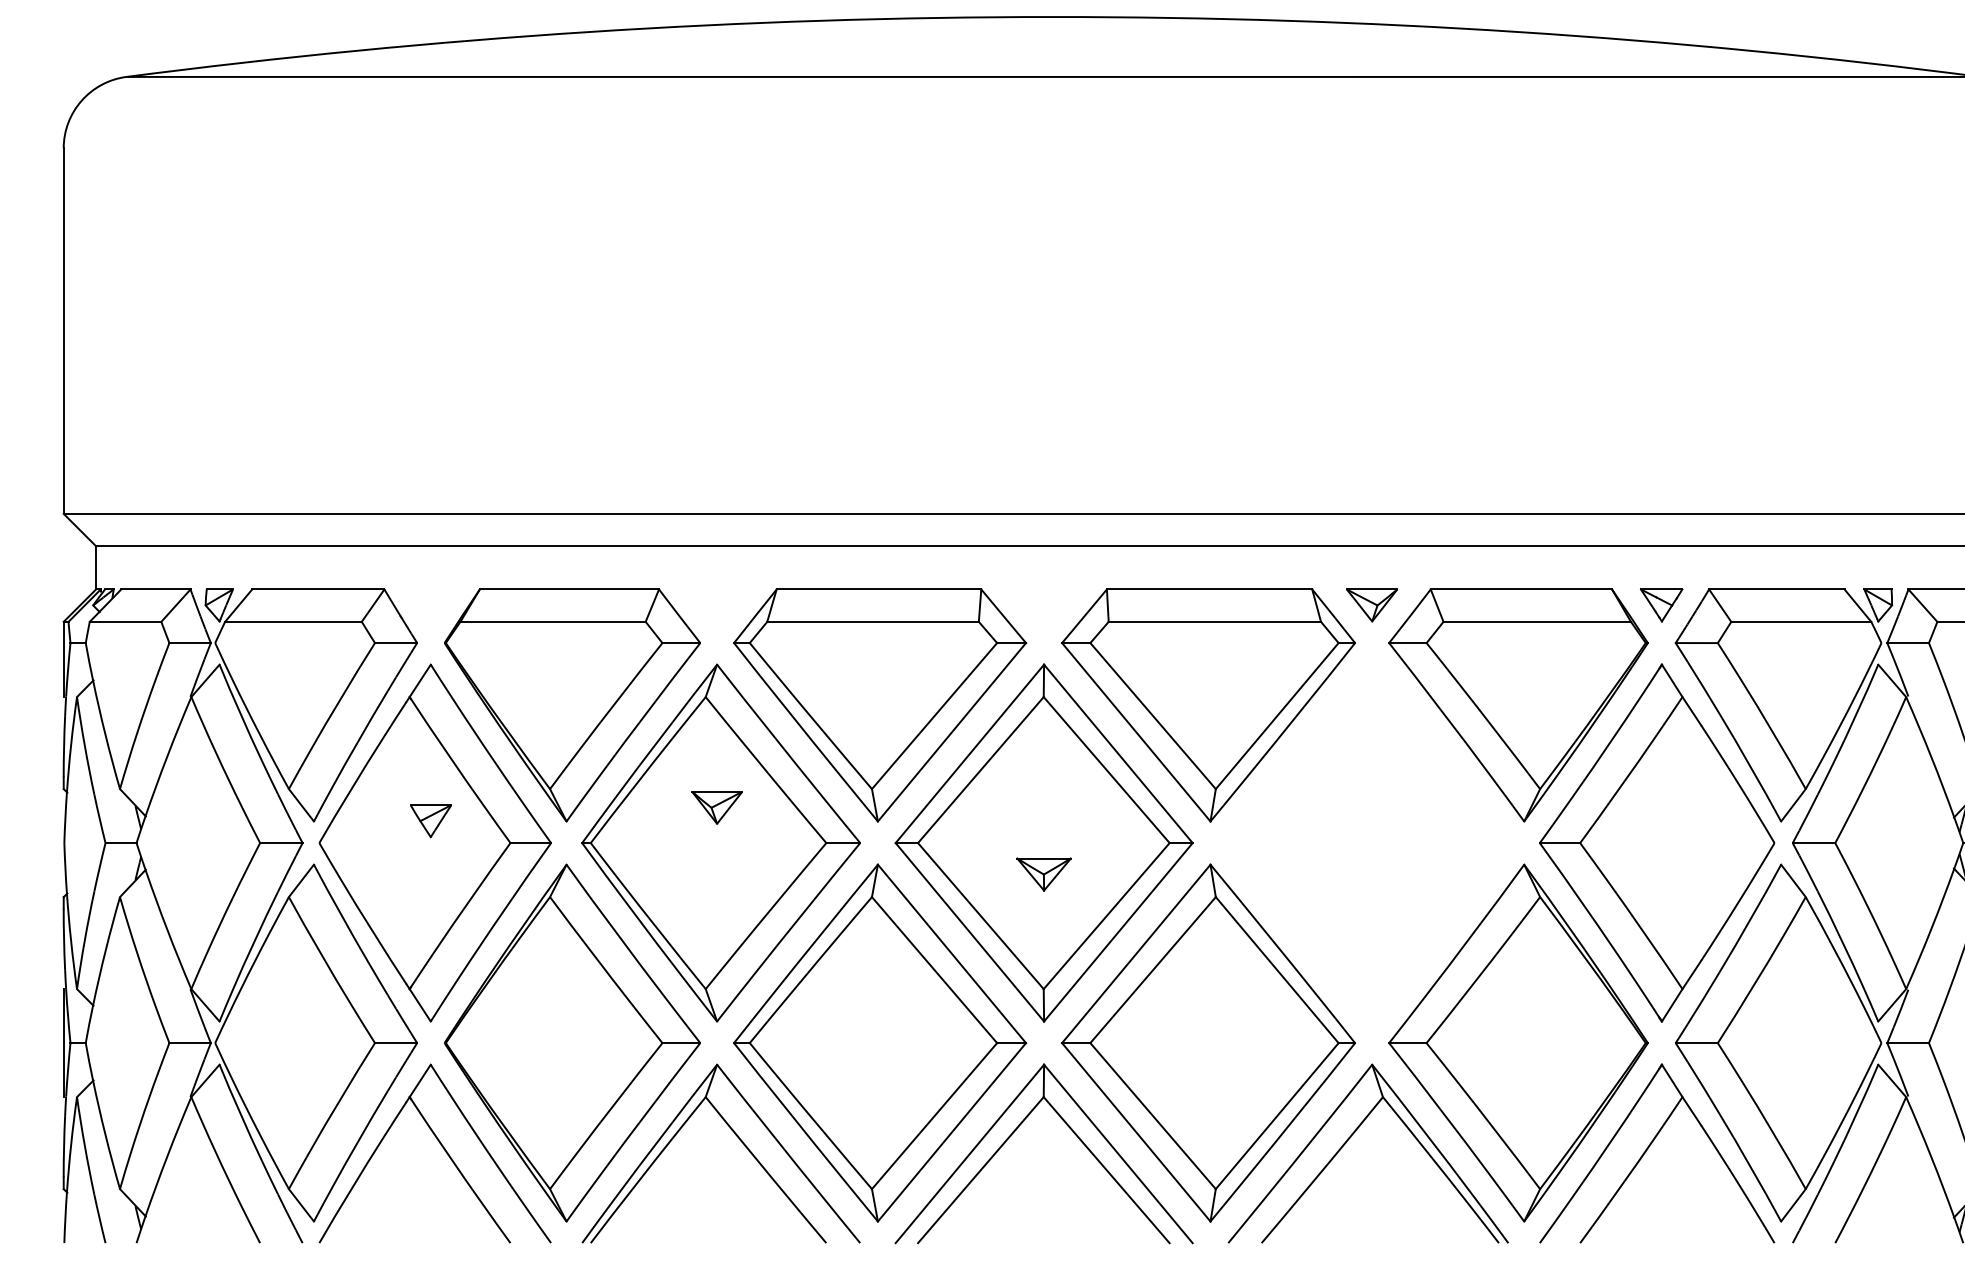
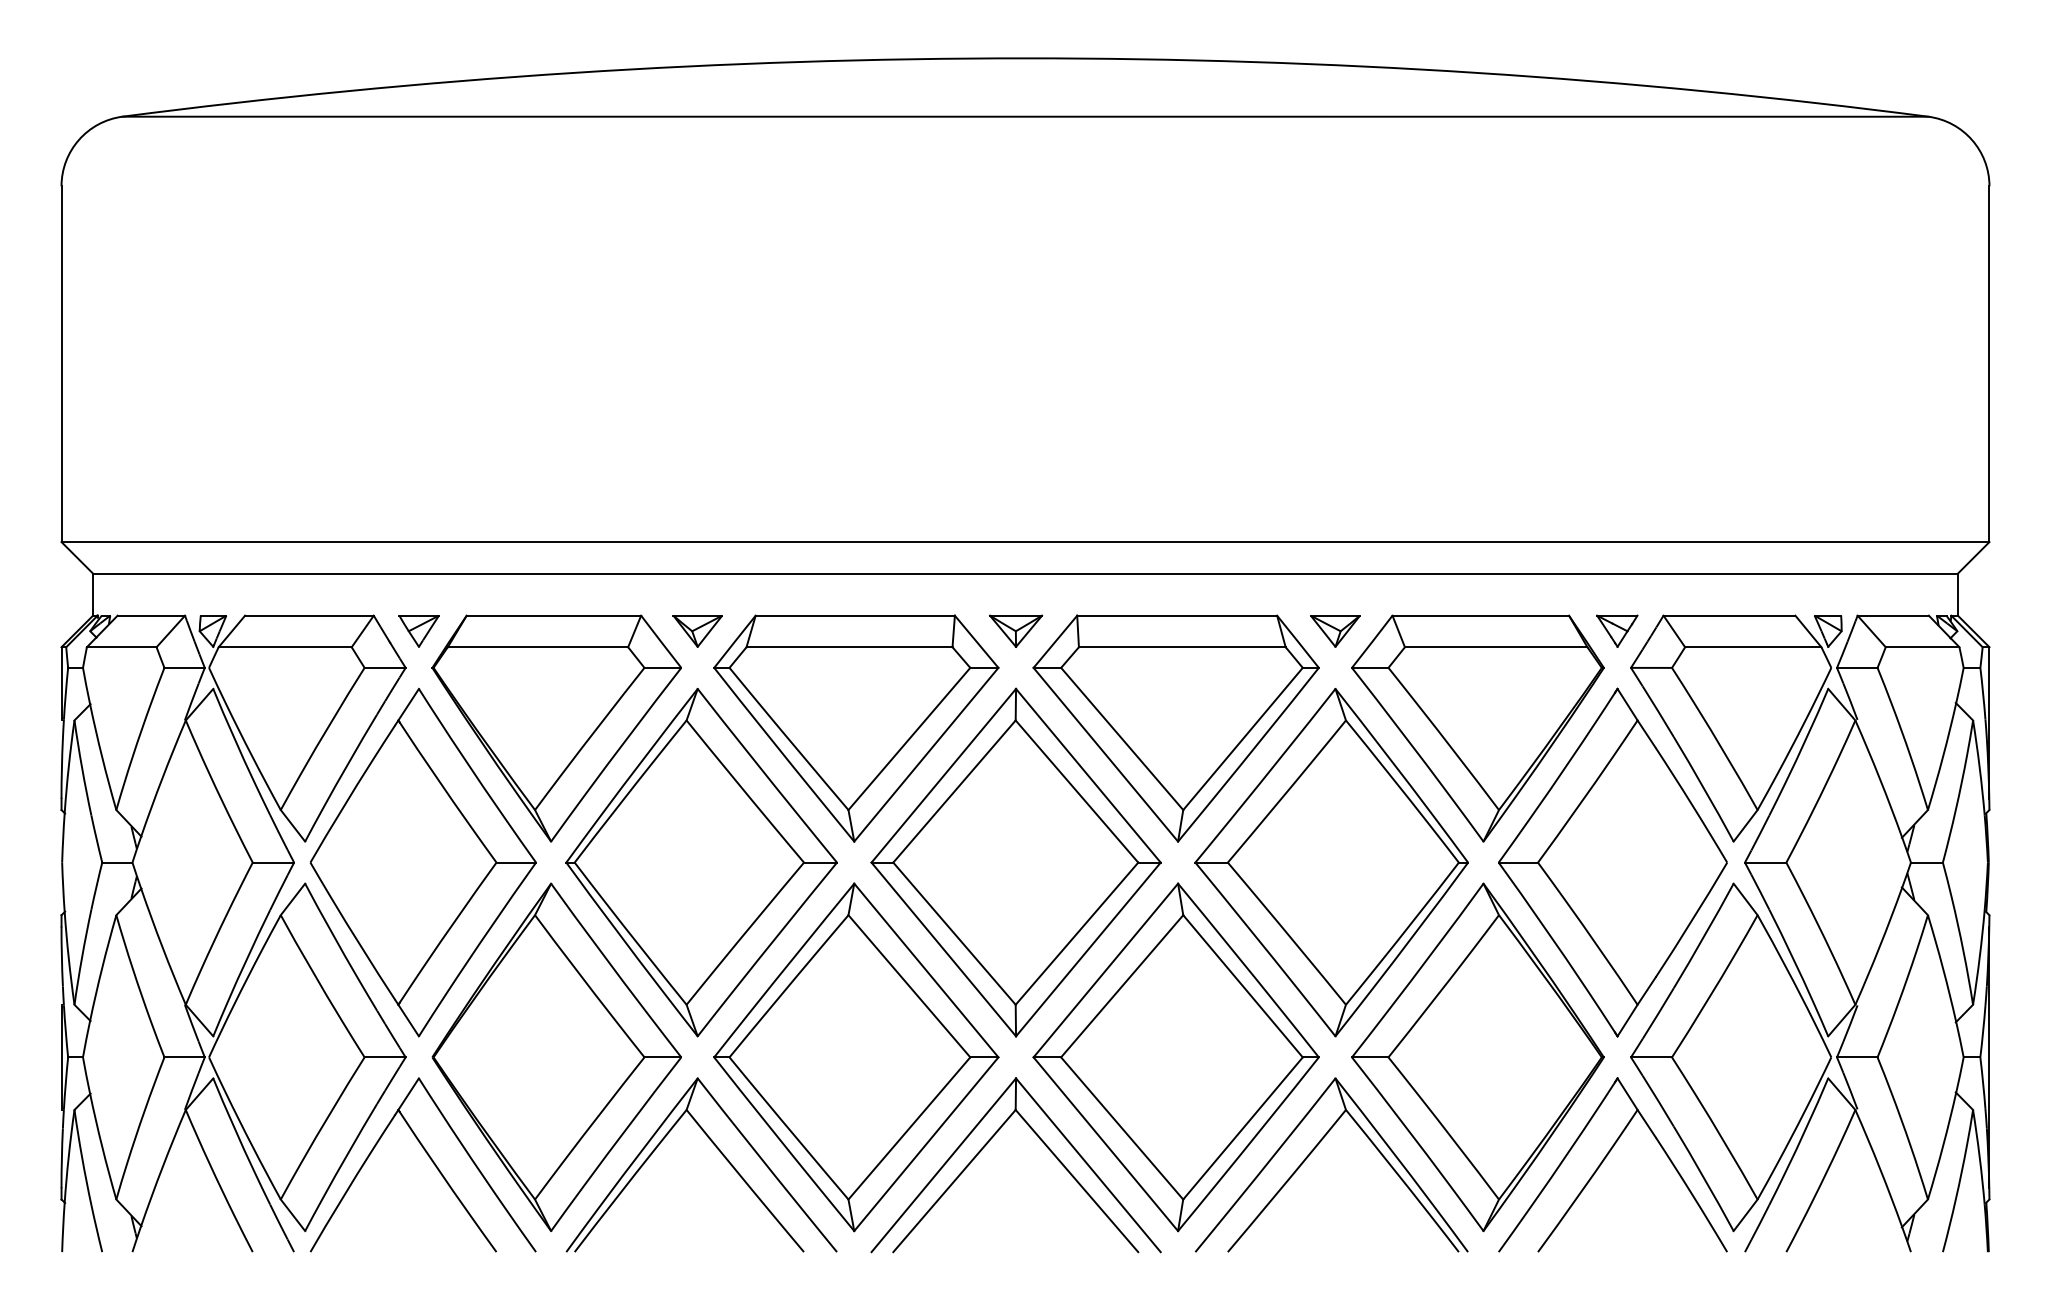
part: (716, 808) -> (697, 631), moved
part: (430, 821) -> (418, 631), moved
part: (1368, 842) -> (1331, 862), added
part: (1044, 873) -> (1016, 630), moved

